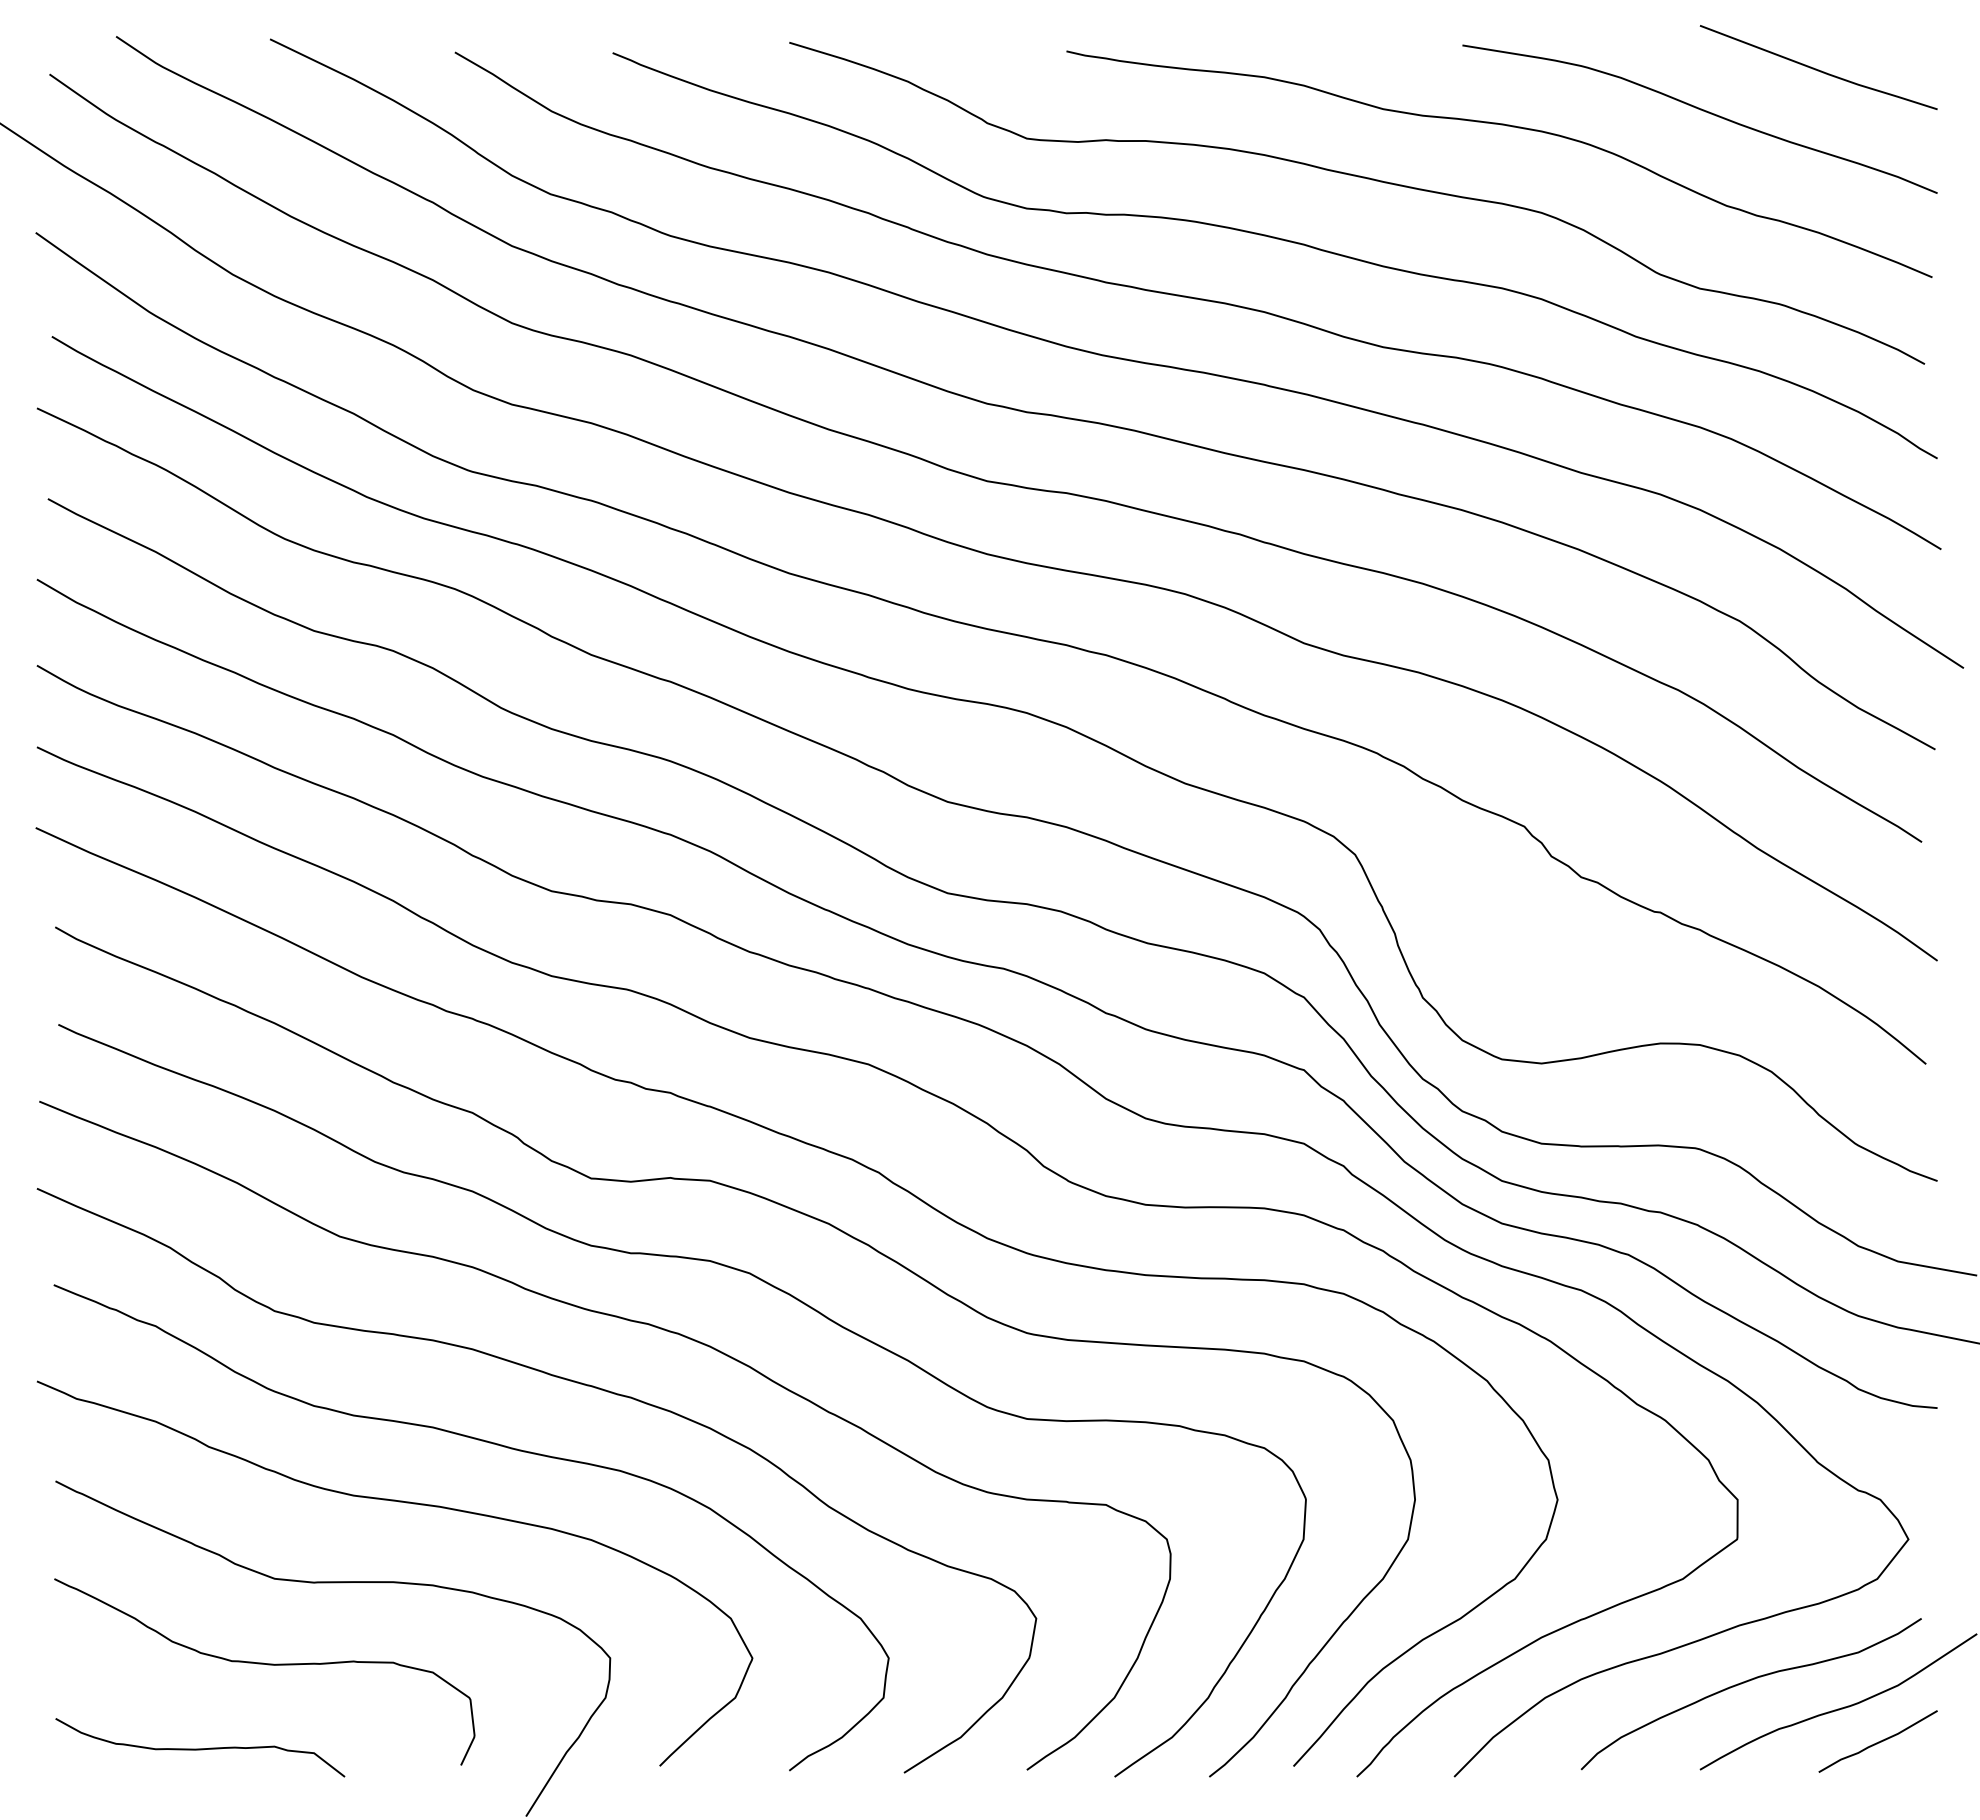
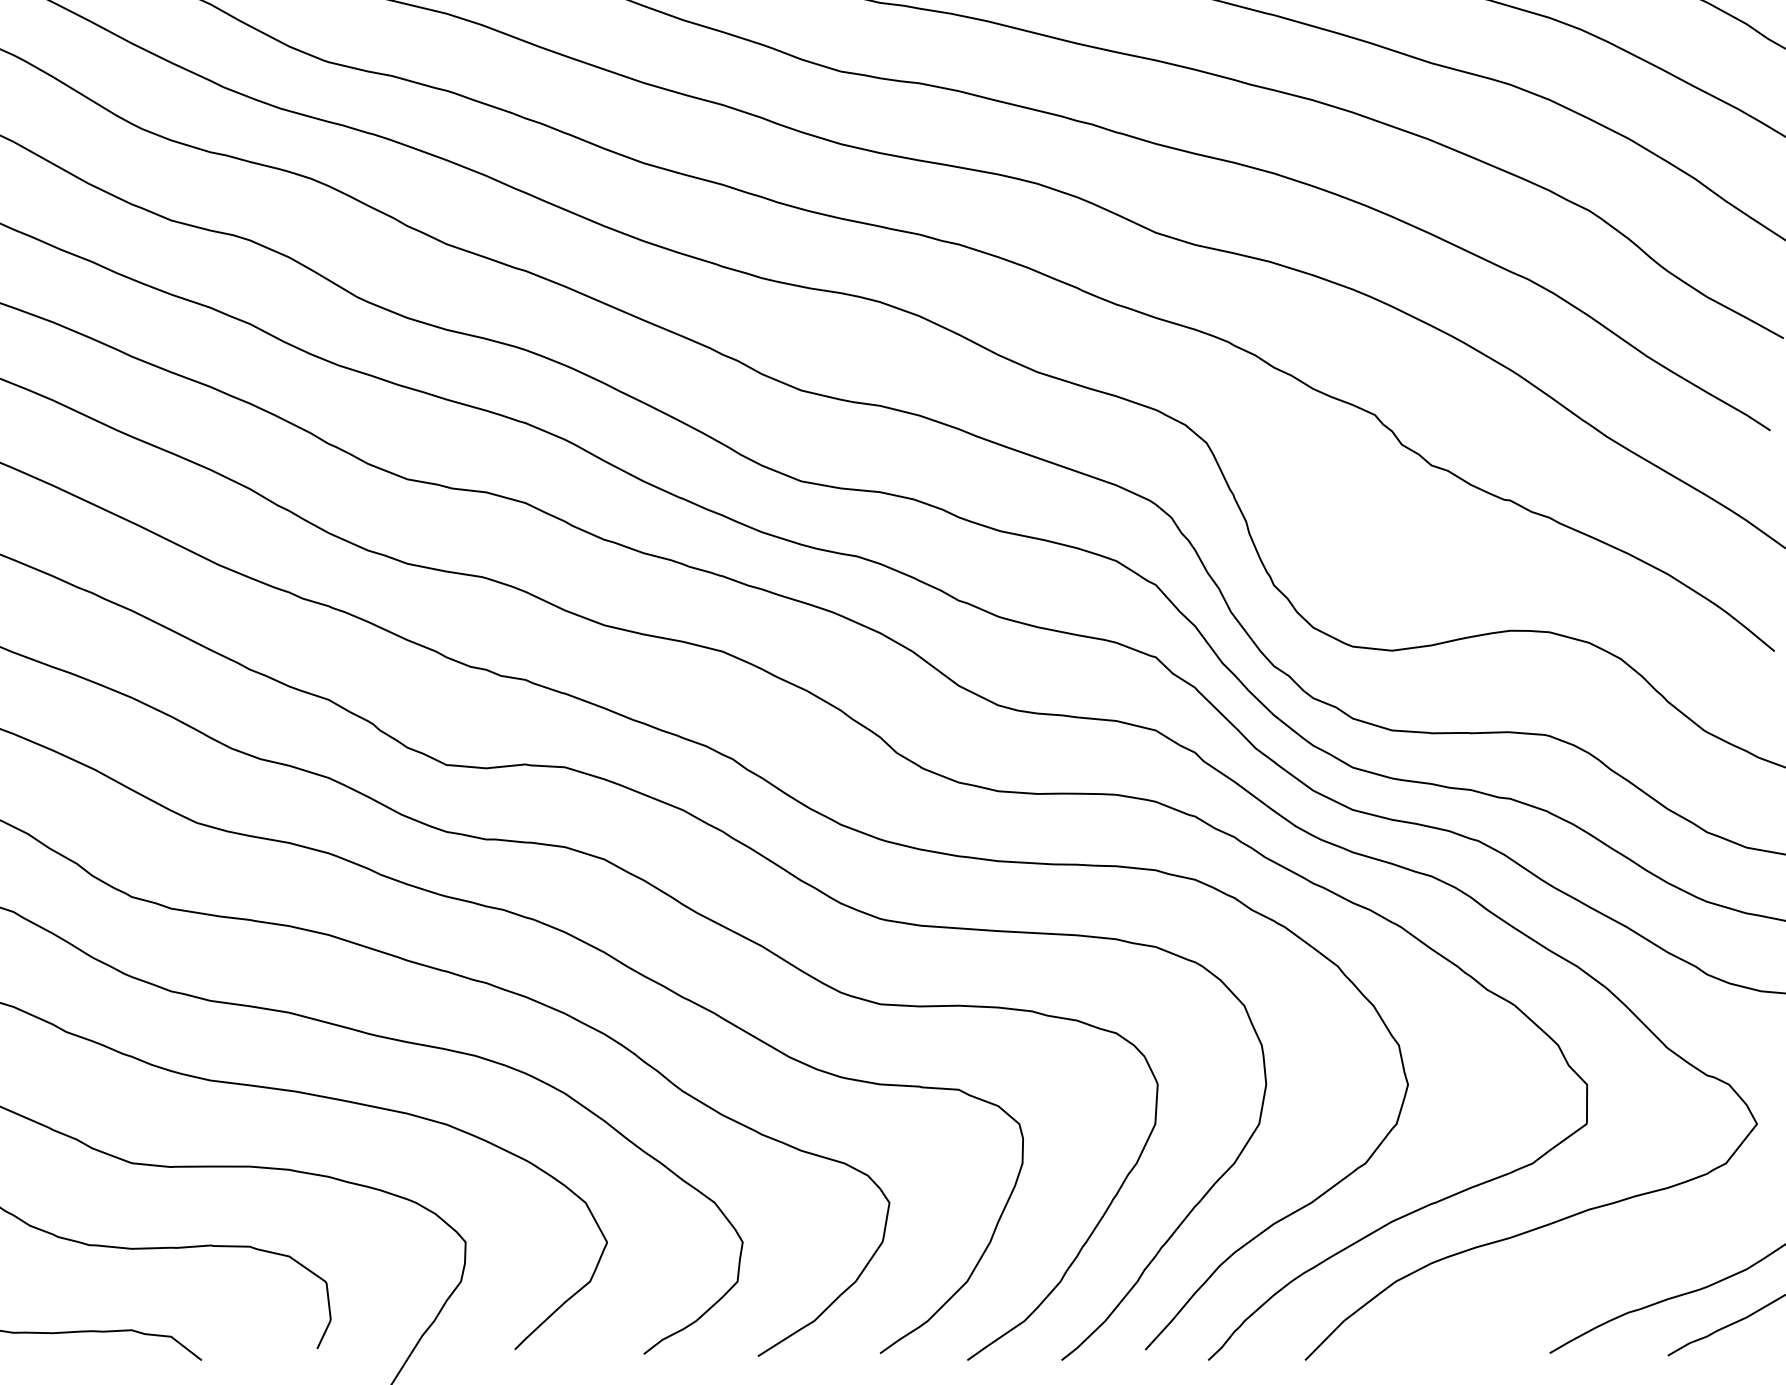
curve: (1747, 1682) -> (1596, 1266), removed

